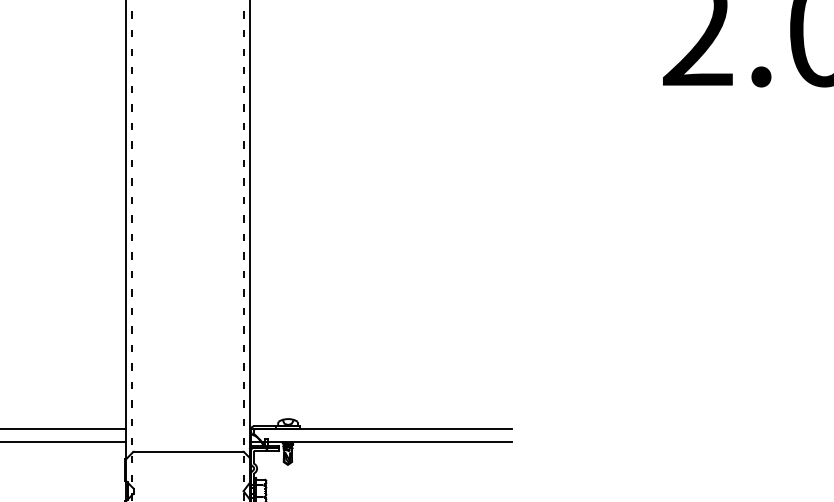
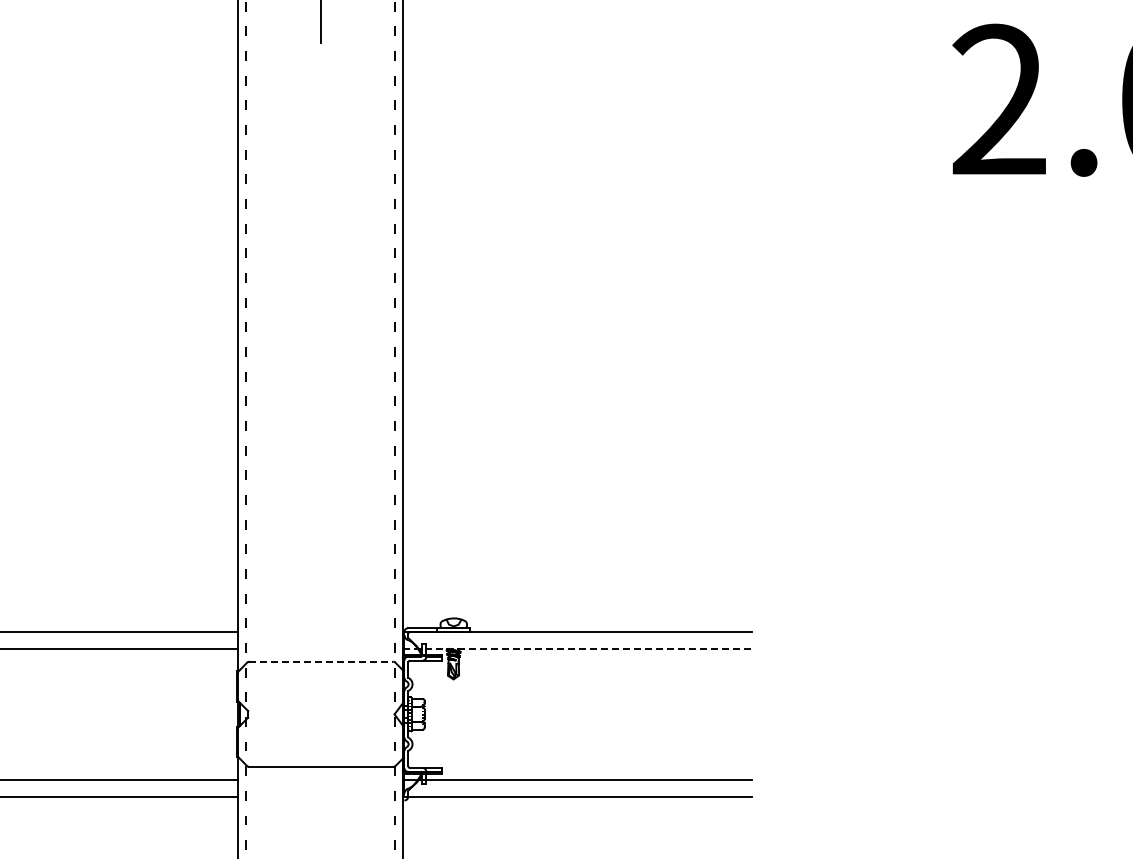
line: (381, 441) -> (577, 648), solid -> dashed
line: (188, 451) -> (321, 661), solid -> dashed

